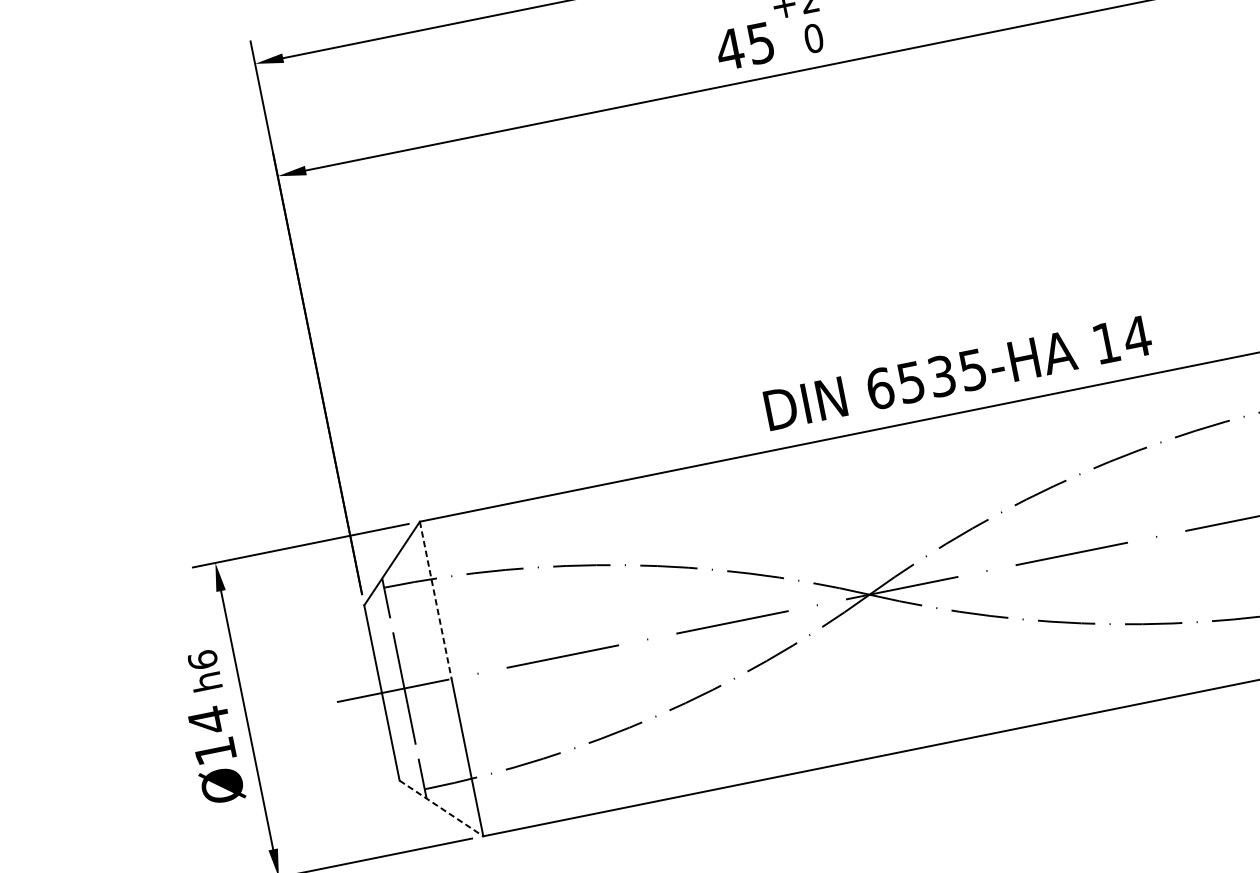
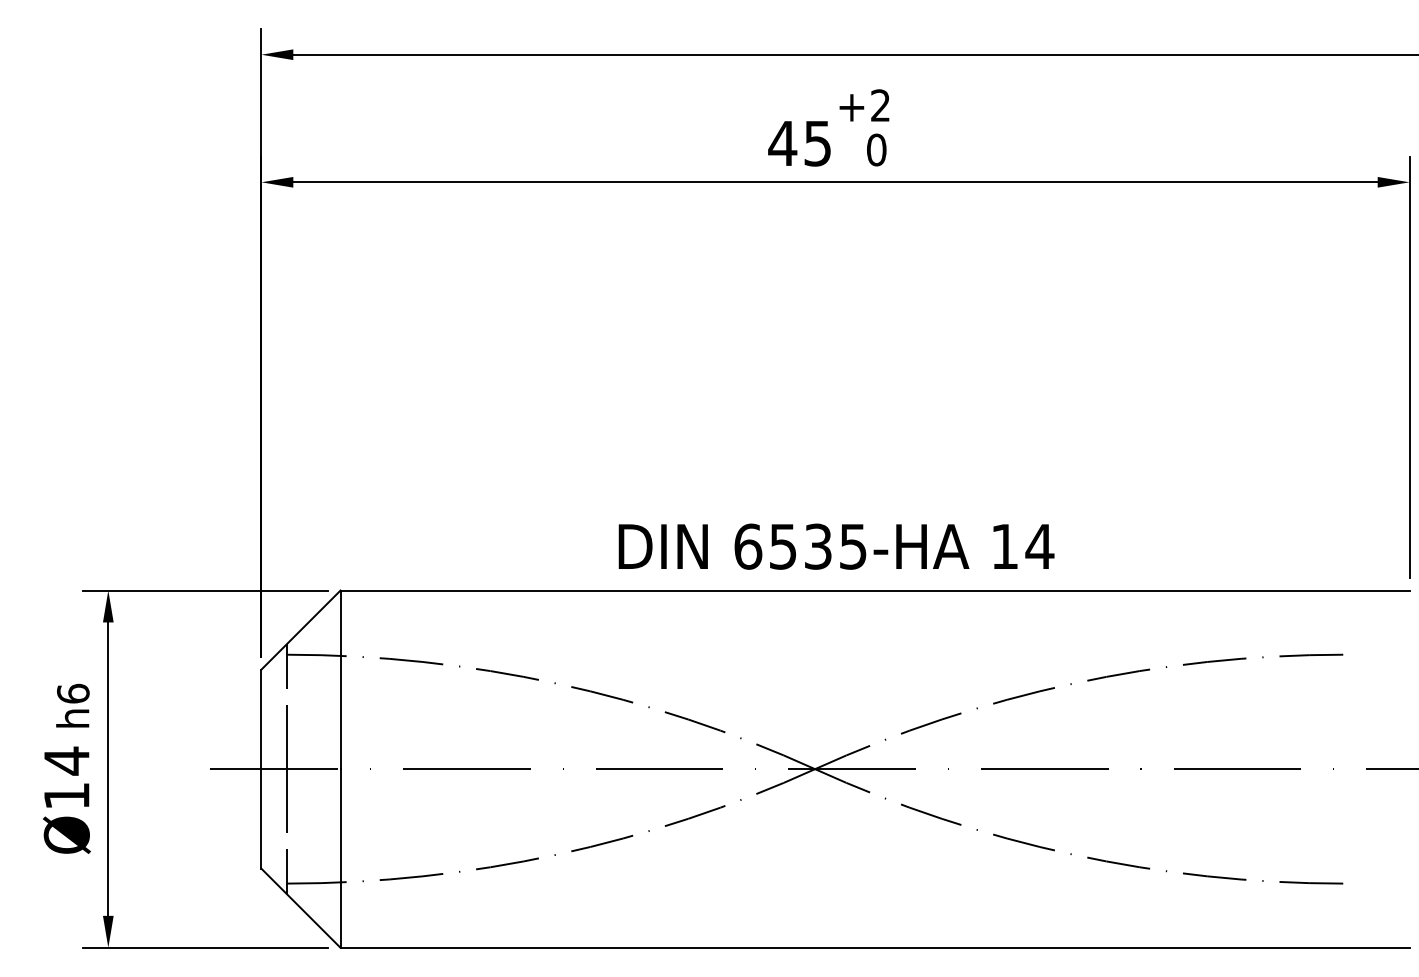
text: (958, 372) -> (836, 546), moved
line: (435, 600) -> (340, 680), dashed -> solid
line: (441, 808) -> (300, 908), dashed -> solid

